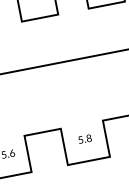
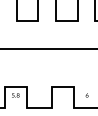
text: (84, 139) -> (15, 95), moved

